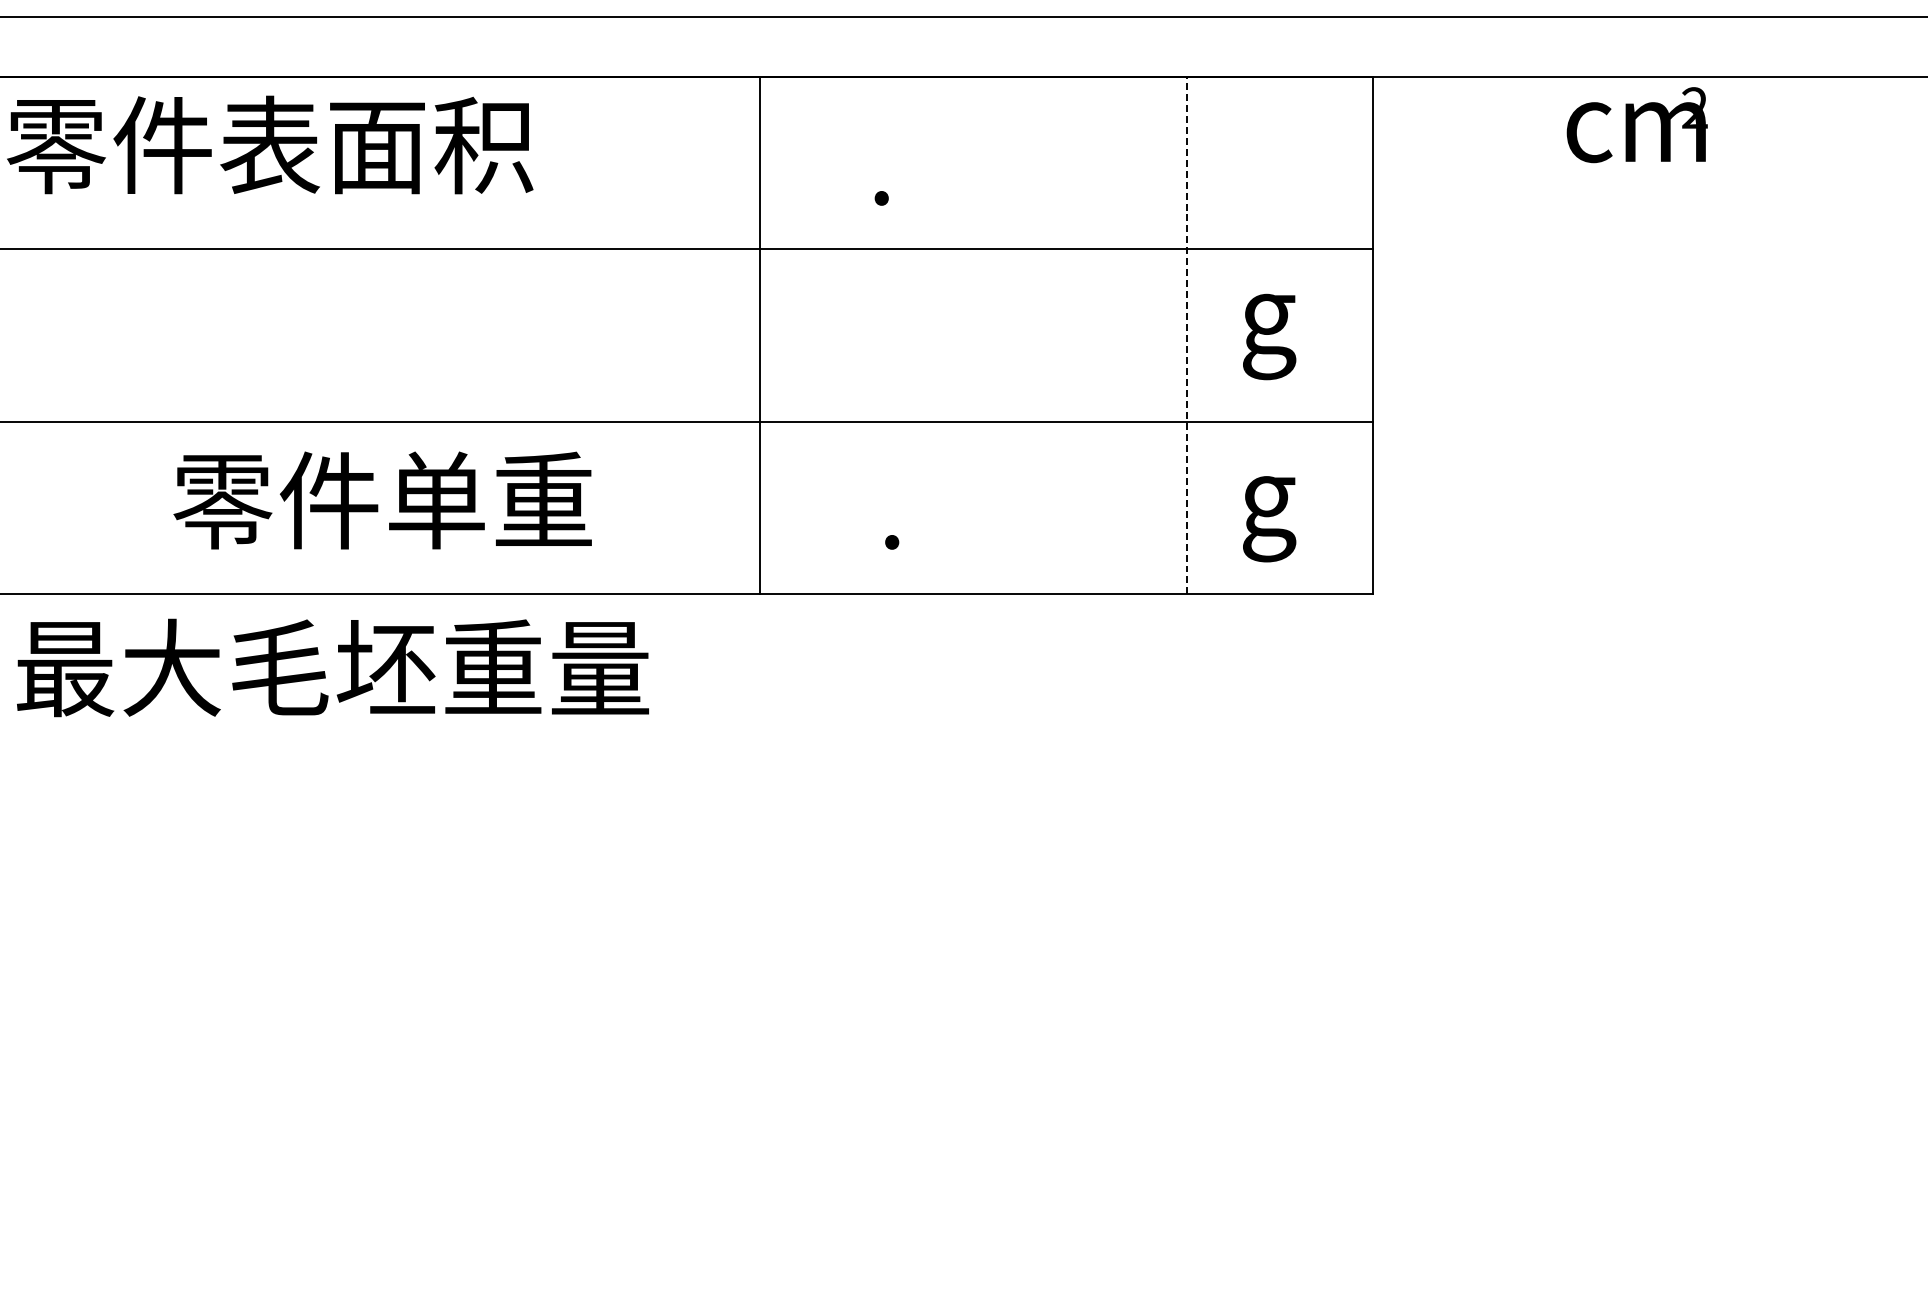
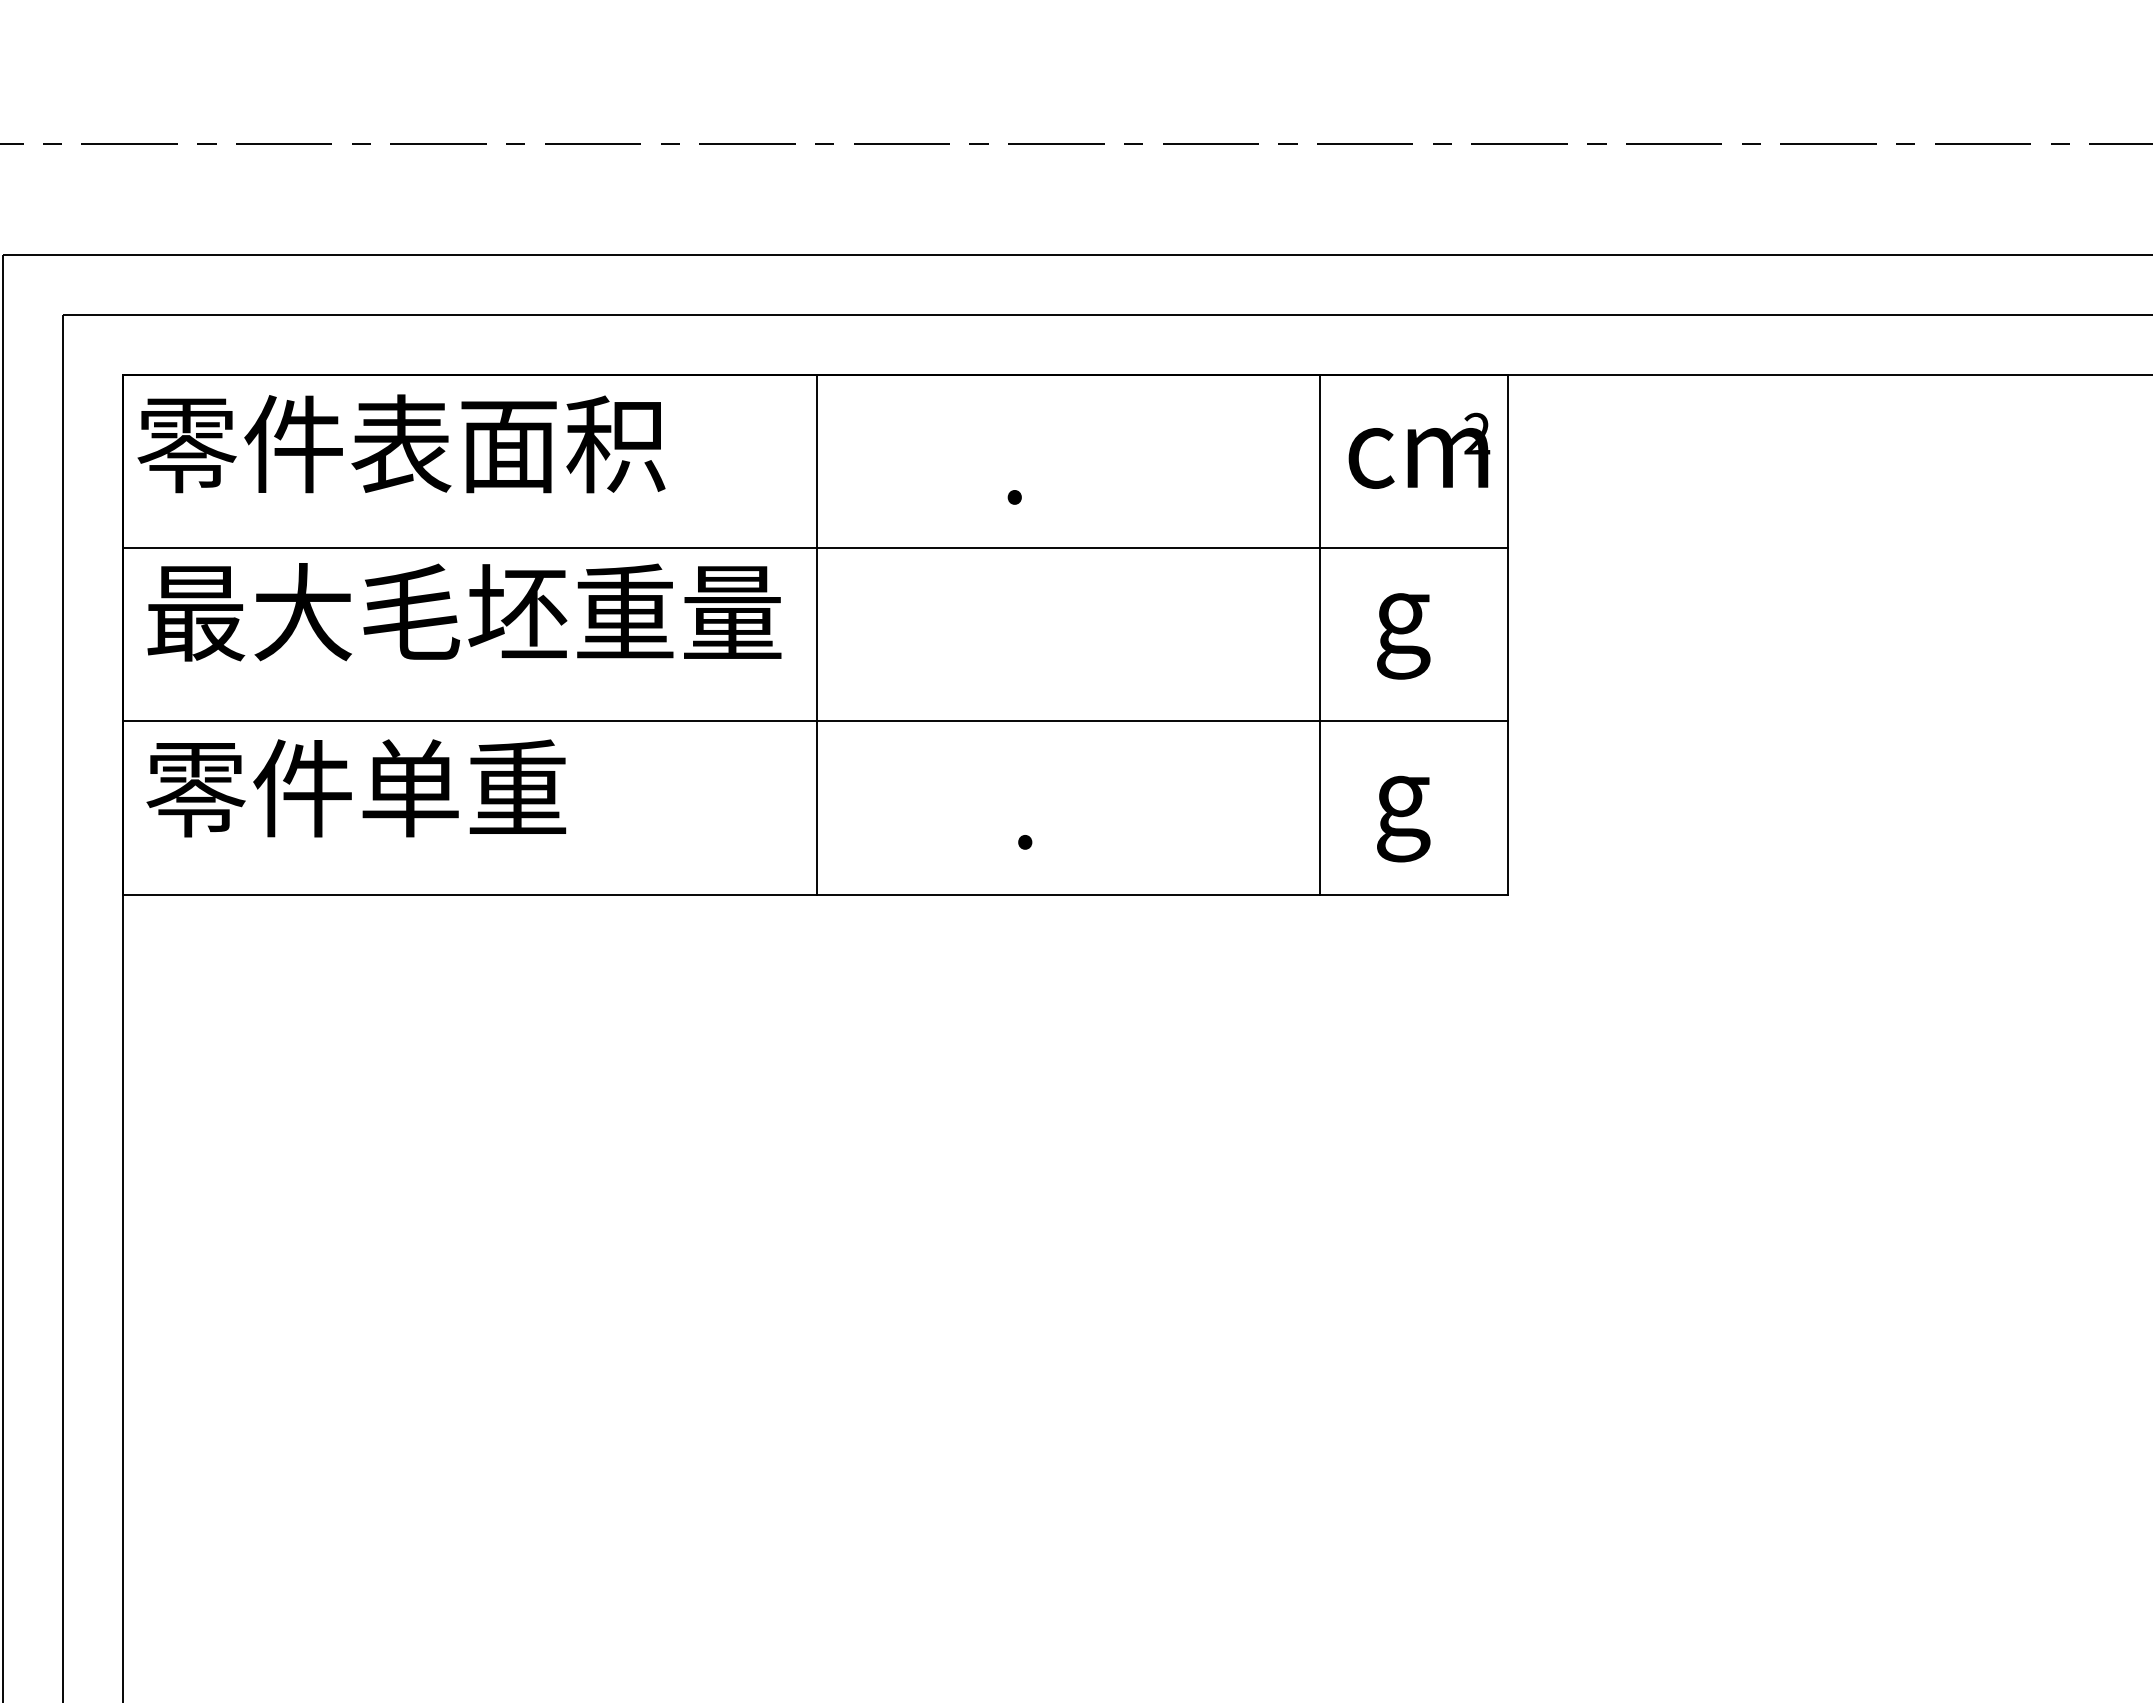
text: (1637, 124) -> (1419, 450), moved
line: (759, 335) -> (816, 634), moved
line: (1186, 335) -> (1320, 634), dashed -> solid
text: (382, 500) -> (356, 788), moved
text: (333, 668) -> (464, 612), moved

